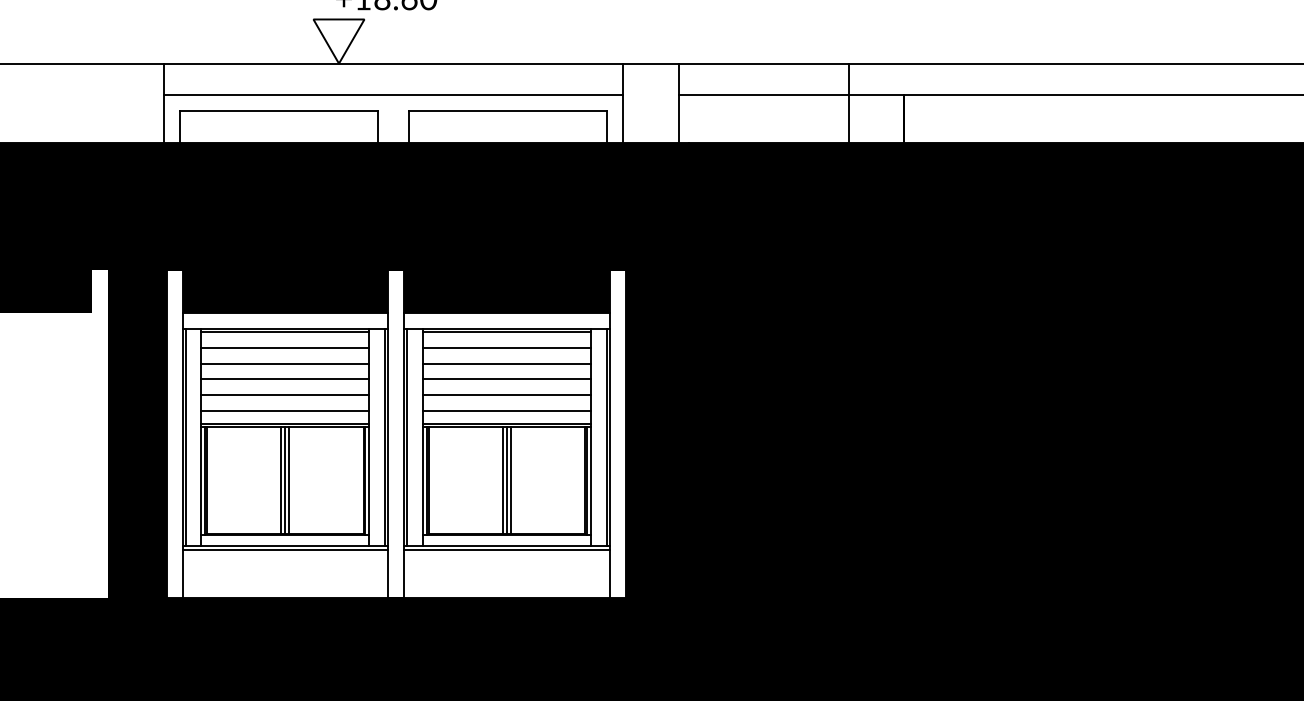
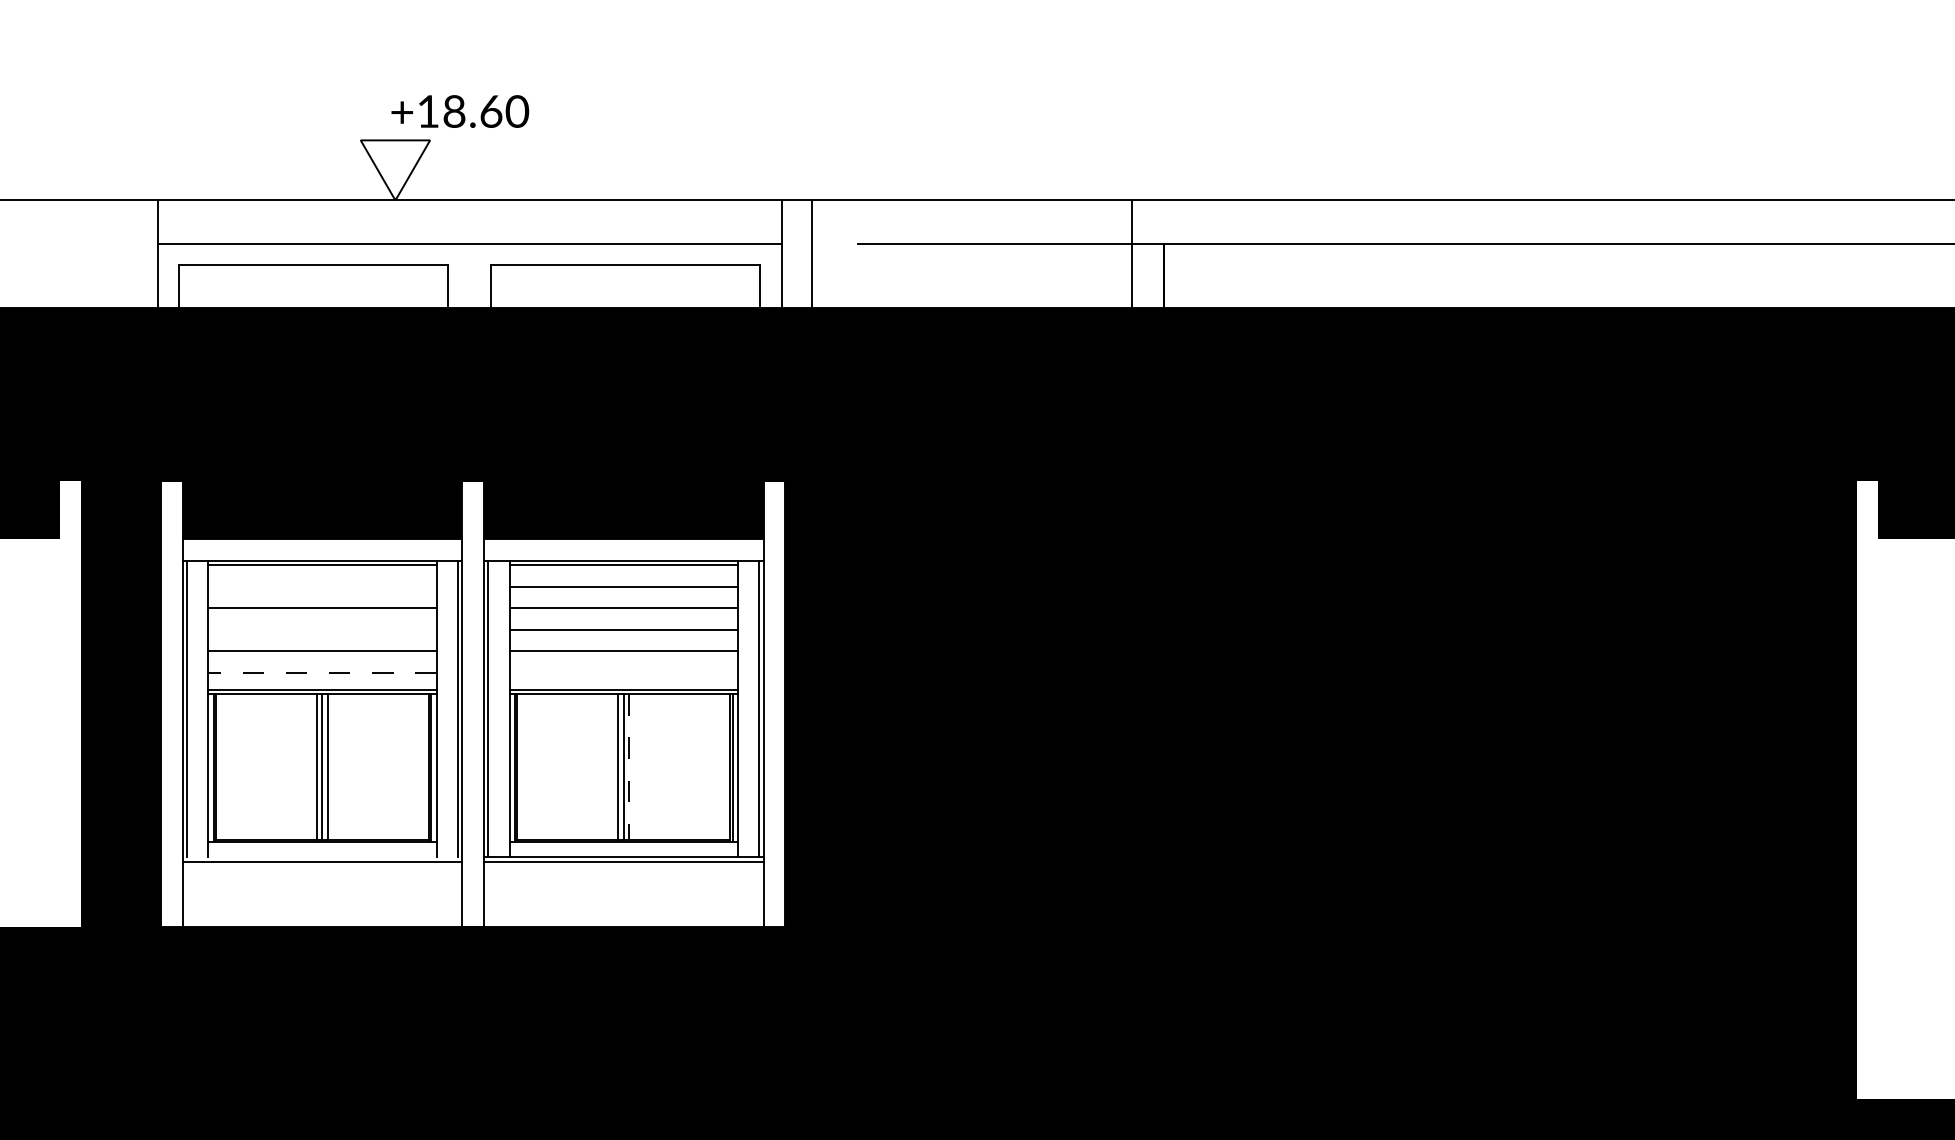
line: (679, 103) -> (812, 254), moved
line: (848, 103) -> (1131, 254), moved
line: (285, 347) -> (322, 586), removed
line: (285, 379) -> (322, 629), removed
line: (284, 410) -> (321, 672), solid -> dashed
line: (506, 410) -> (623, 672), removed
line: (511, 480) -> (629, 767), solid -> dashed
line: (285, 545) -> (322, 856), removed

